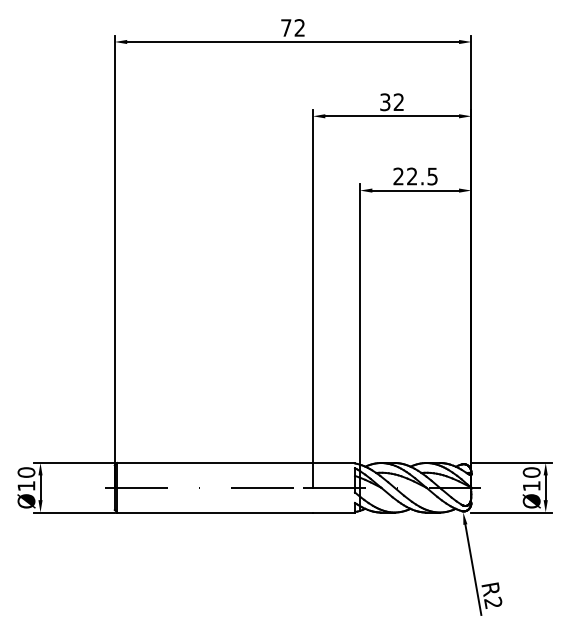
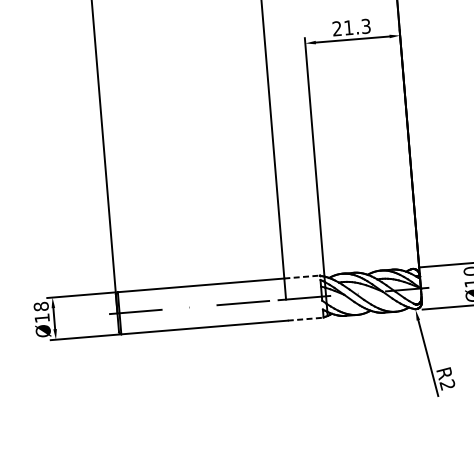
text: (422, 176) -> (357, 27), 22.5 -> 21.3
line: (334, 463) -> (302, 277), solid -> dashed
text: (26, 472) -> (41, 306), Ø10 -> Ø18
line: (334, 512) -> (306, 319), solid -> dashed

